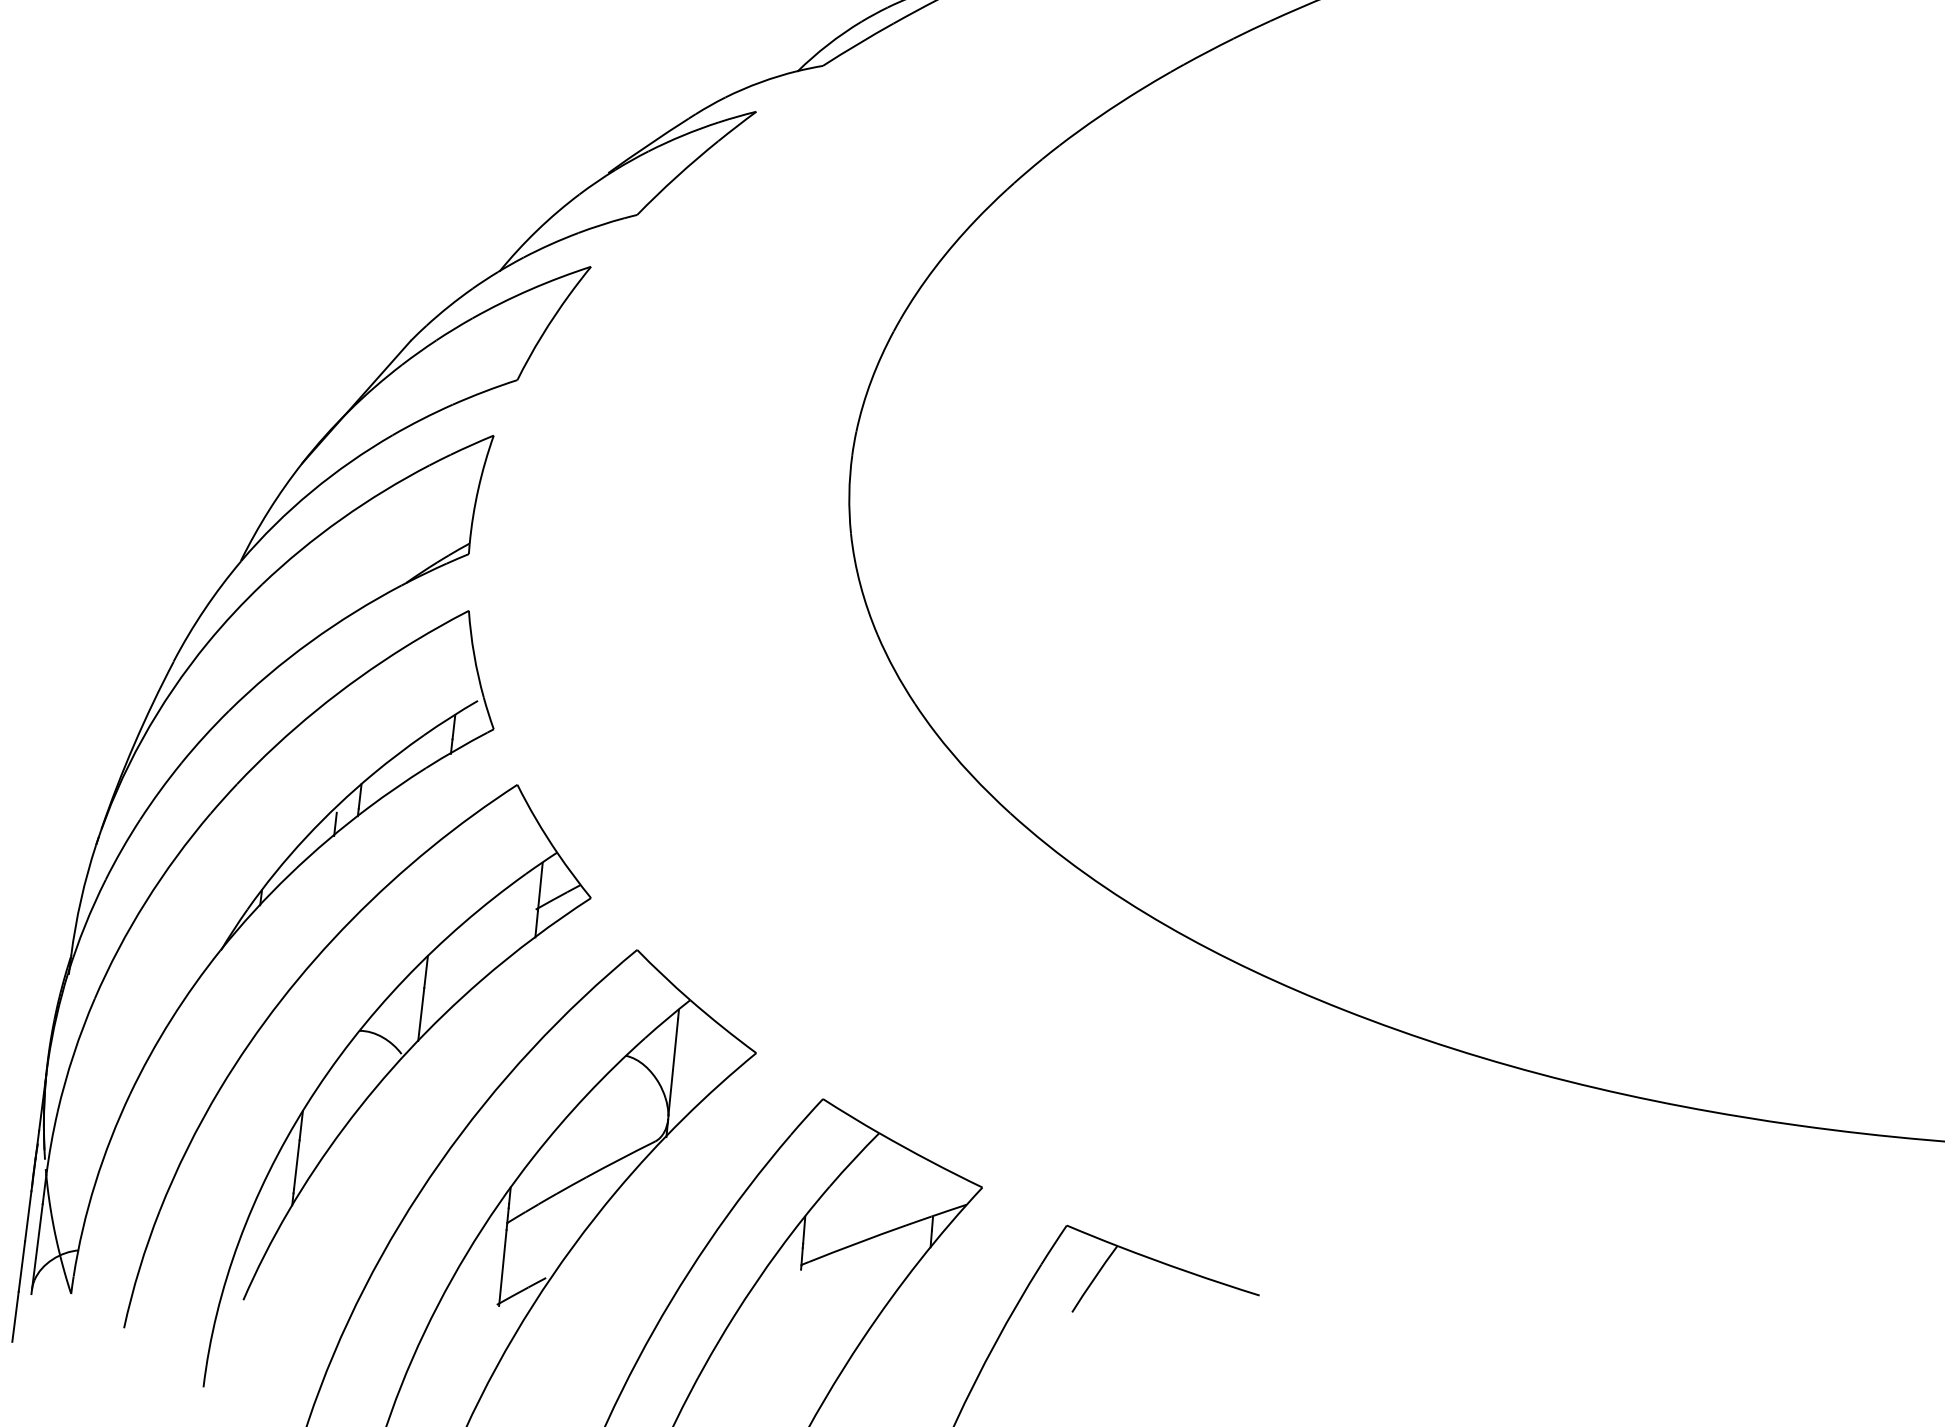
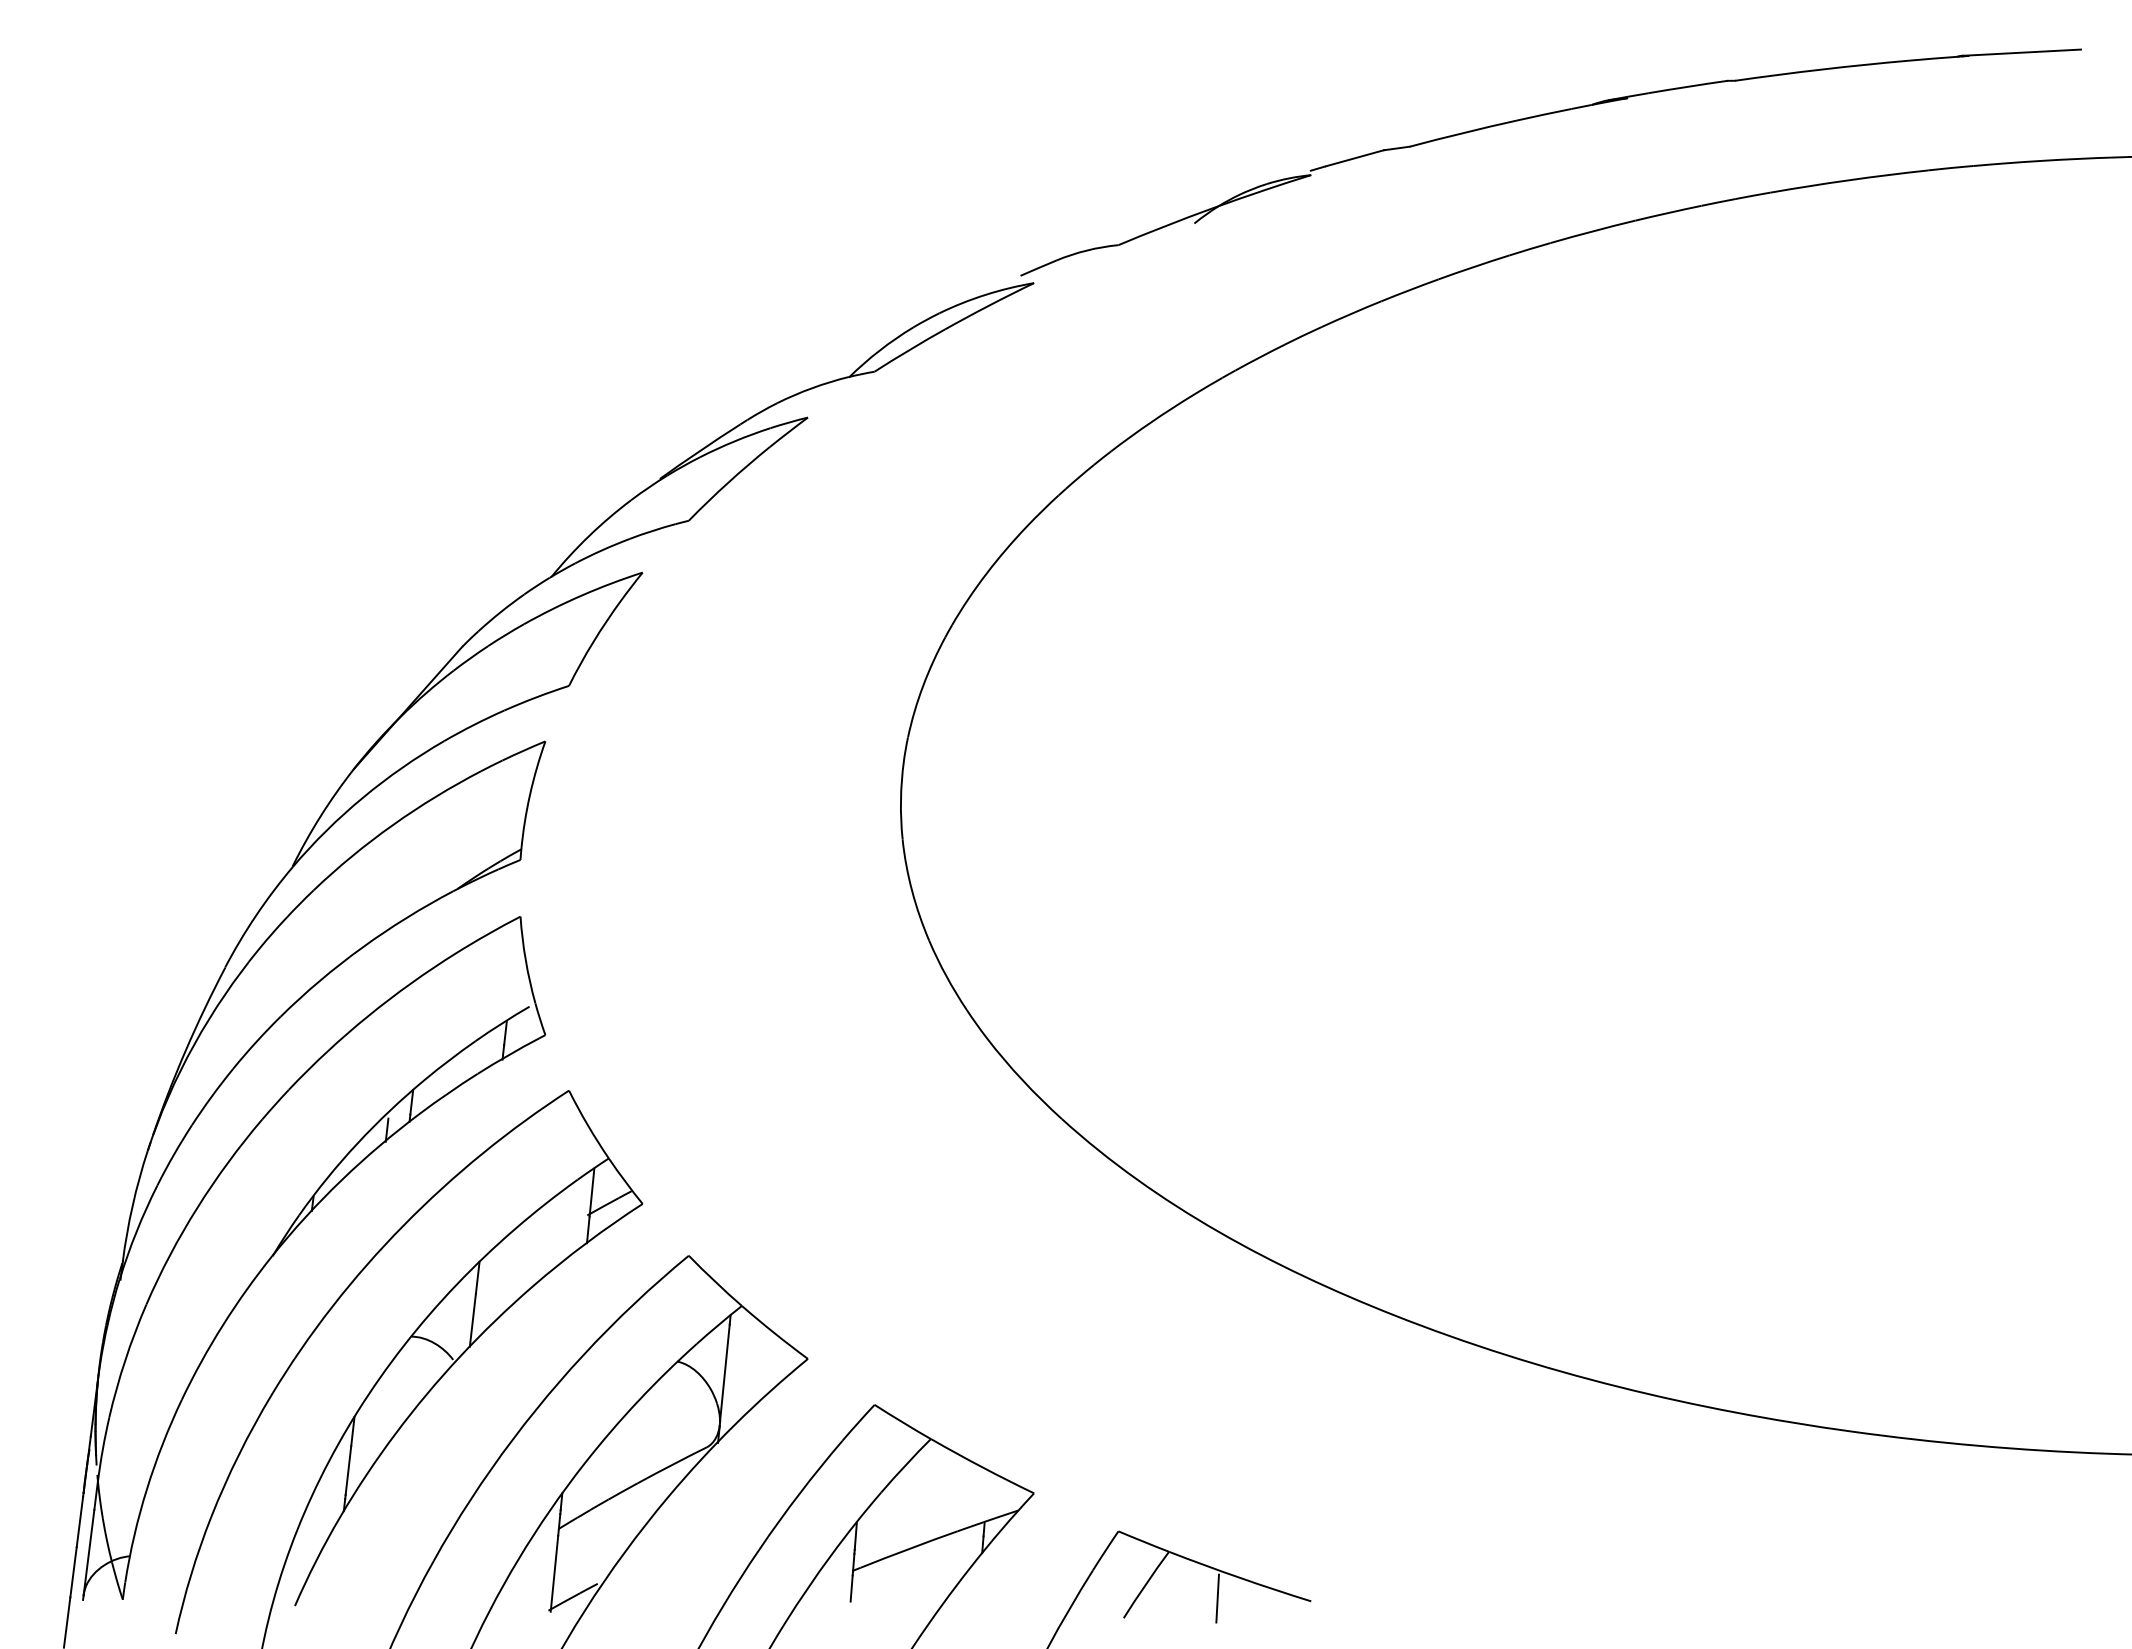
line: (799, 1282) -> (851, 1588), added
line: (1165, 1292) -> (1217, 1598), added

